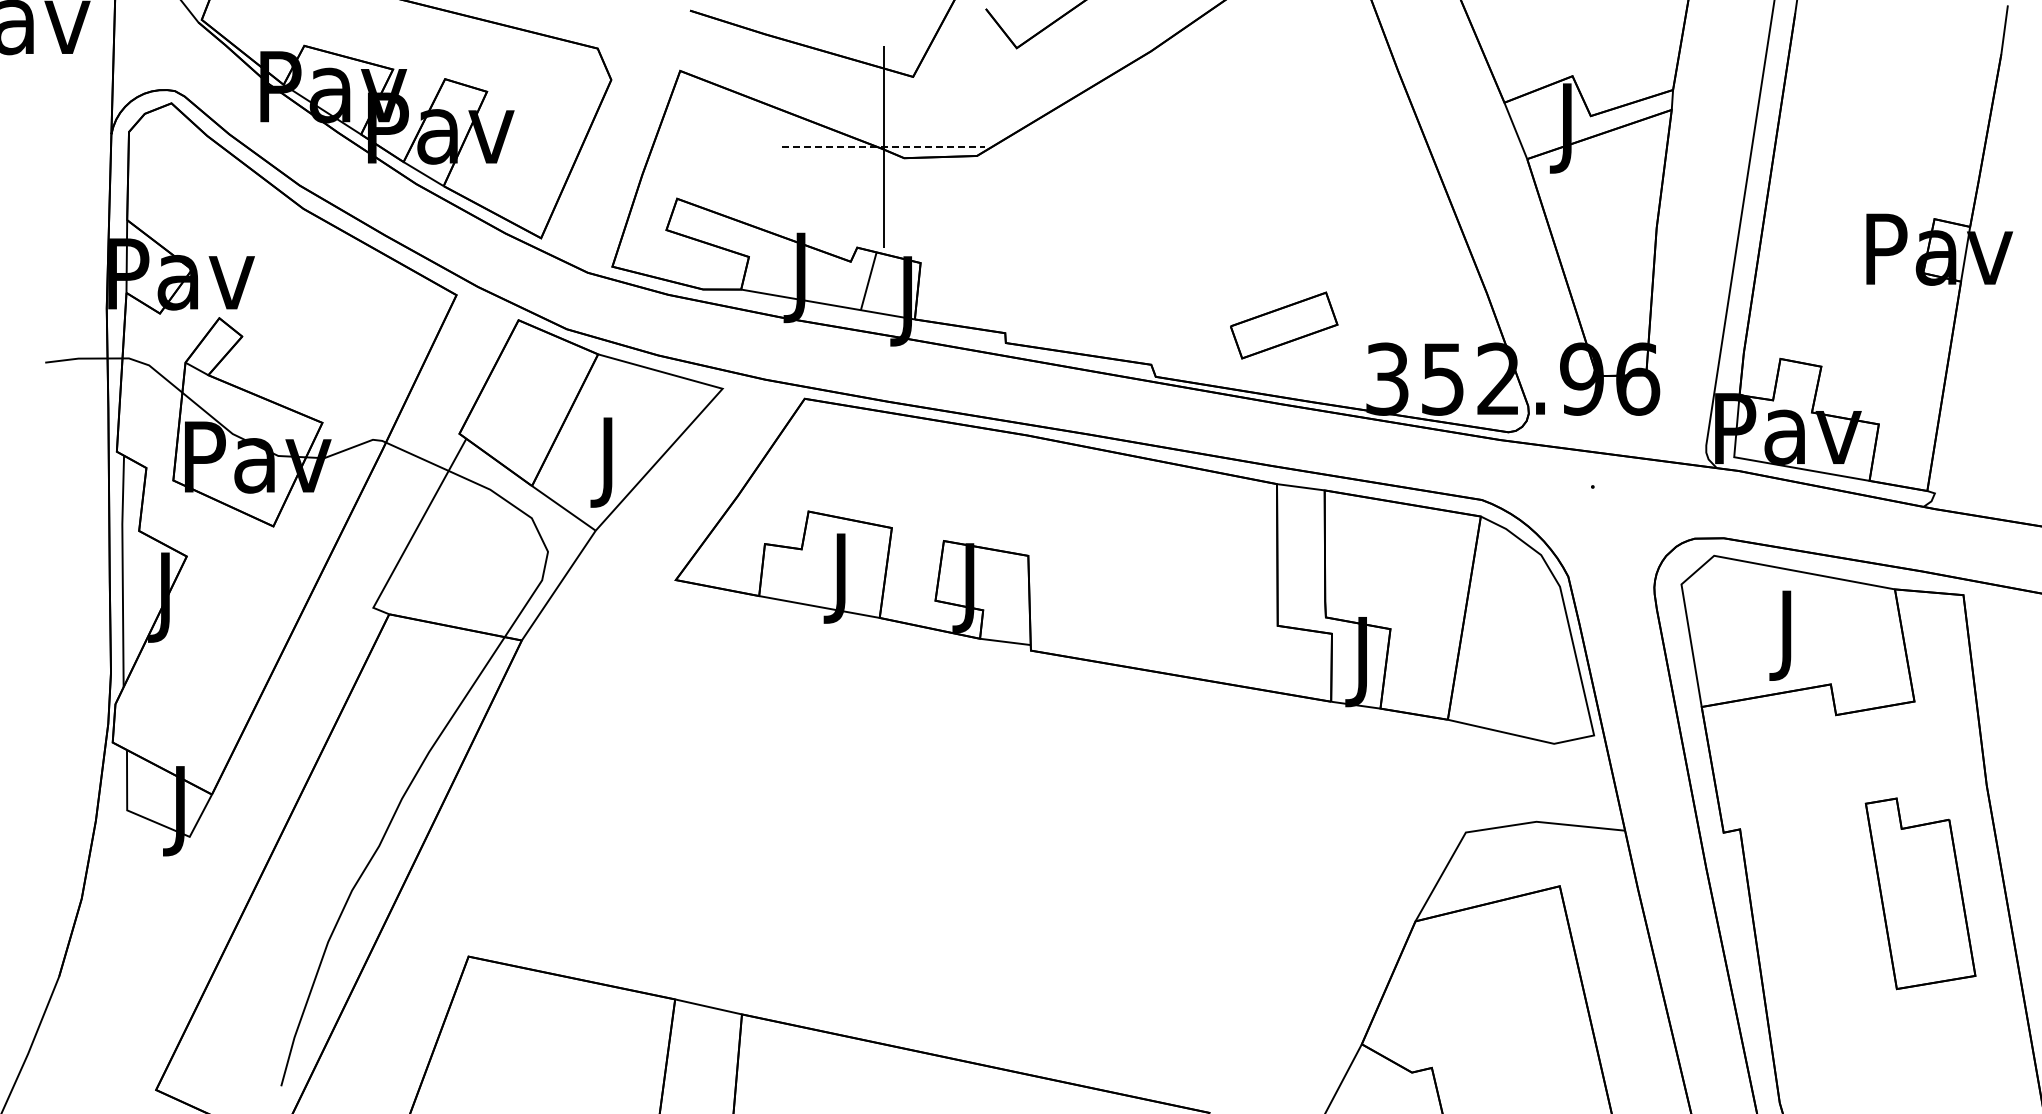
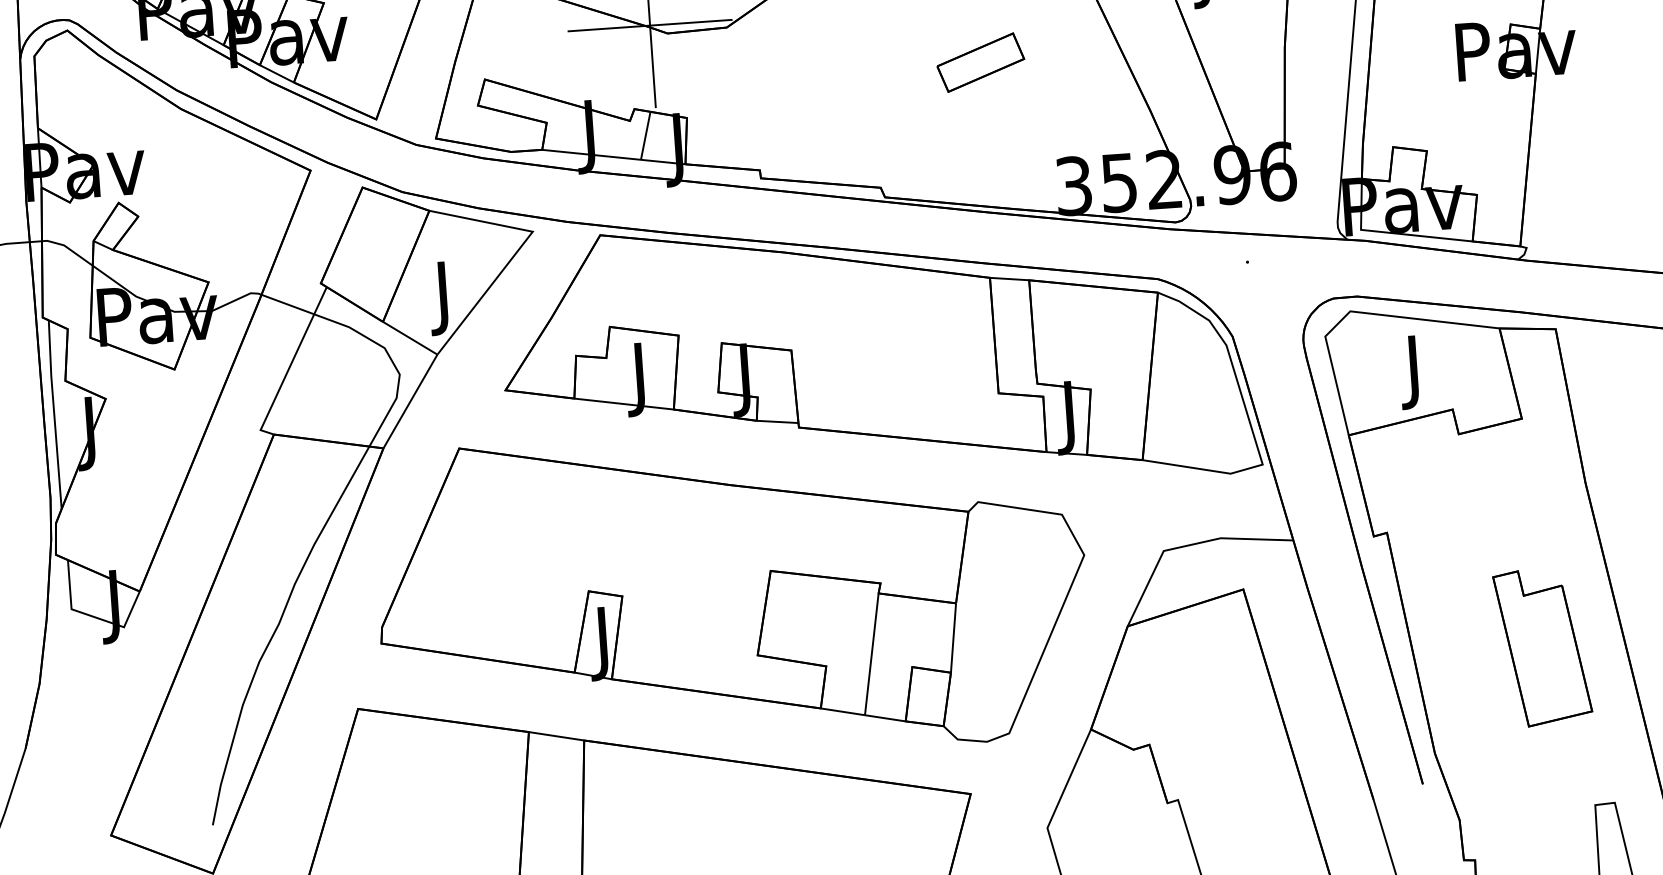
line: (883, 147) -> (650, 25), dashed -> solid
part: (1284, 325) -> (981, 62), moved
part: (935, 848) -> (732, 594), added
part: (1920, 893) -> (1542, 647), moved

